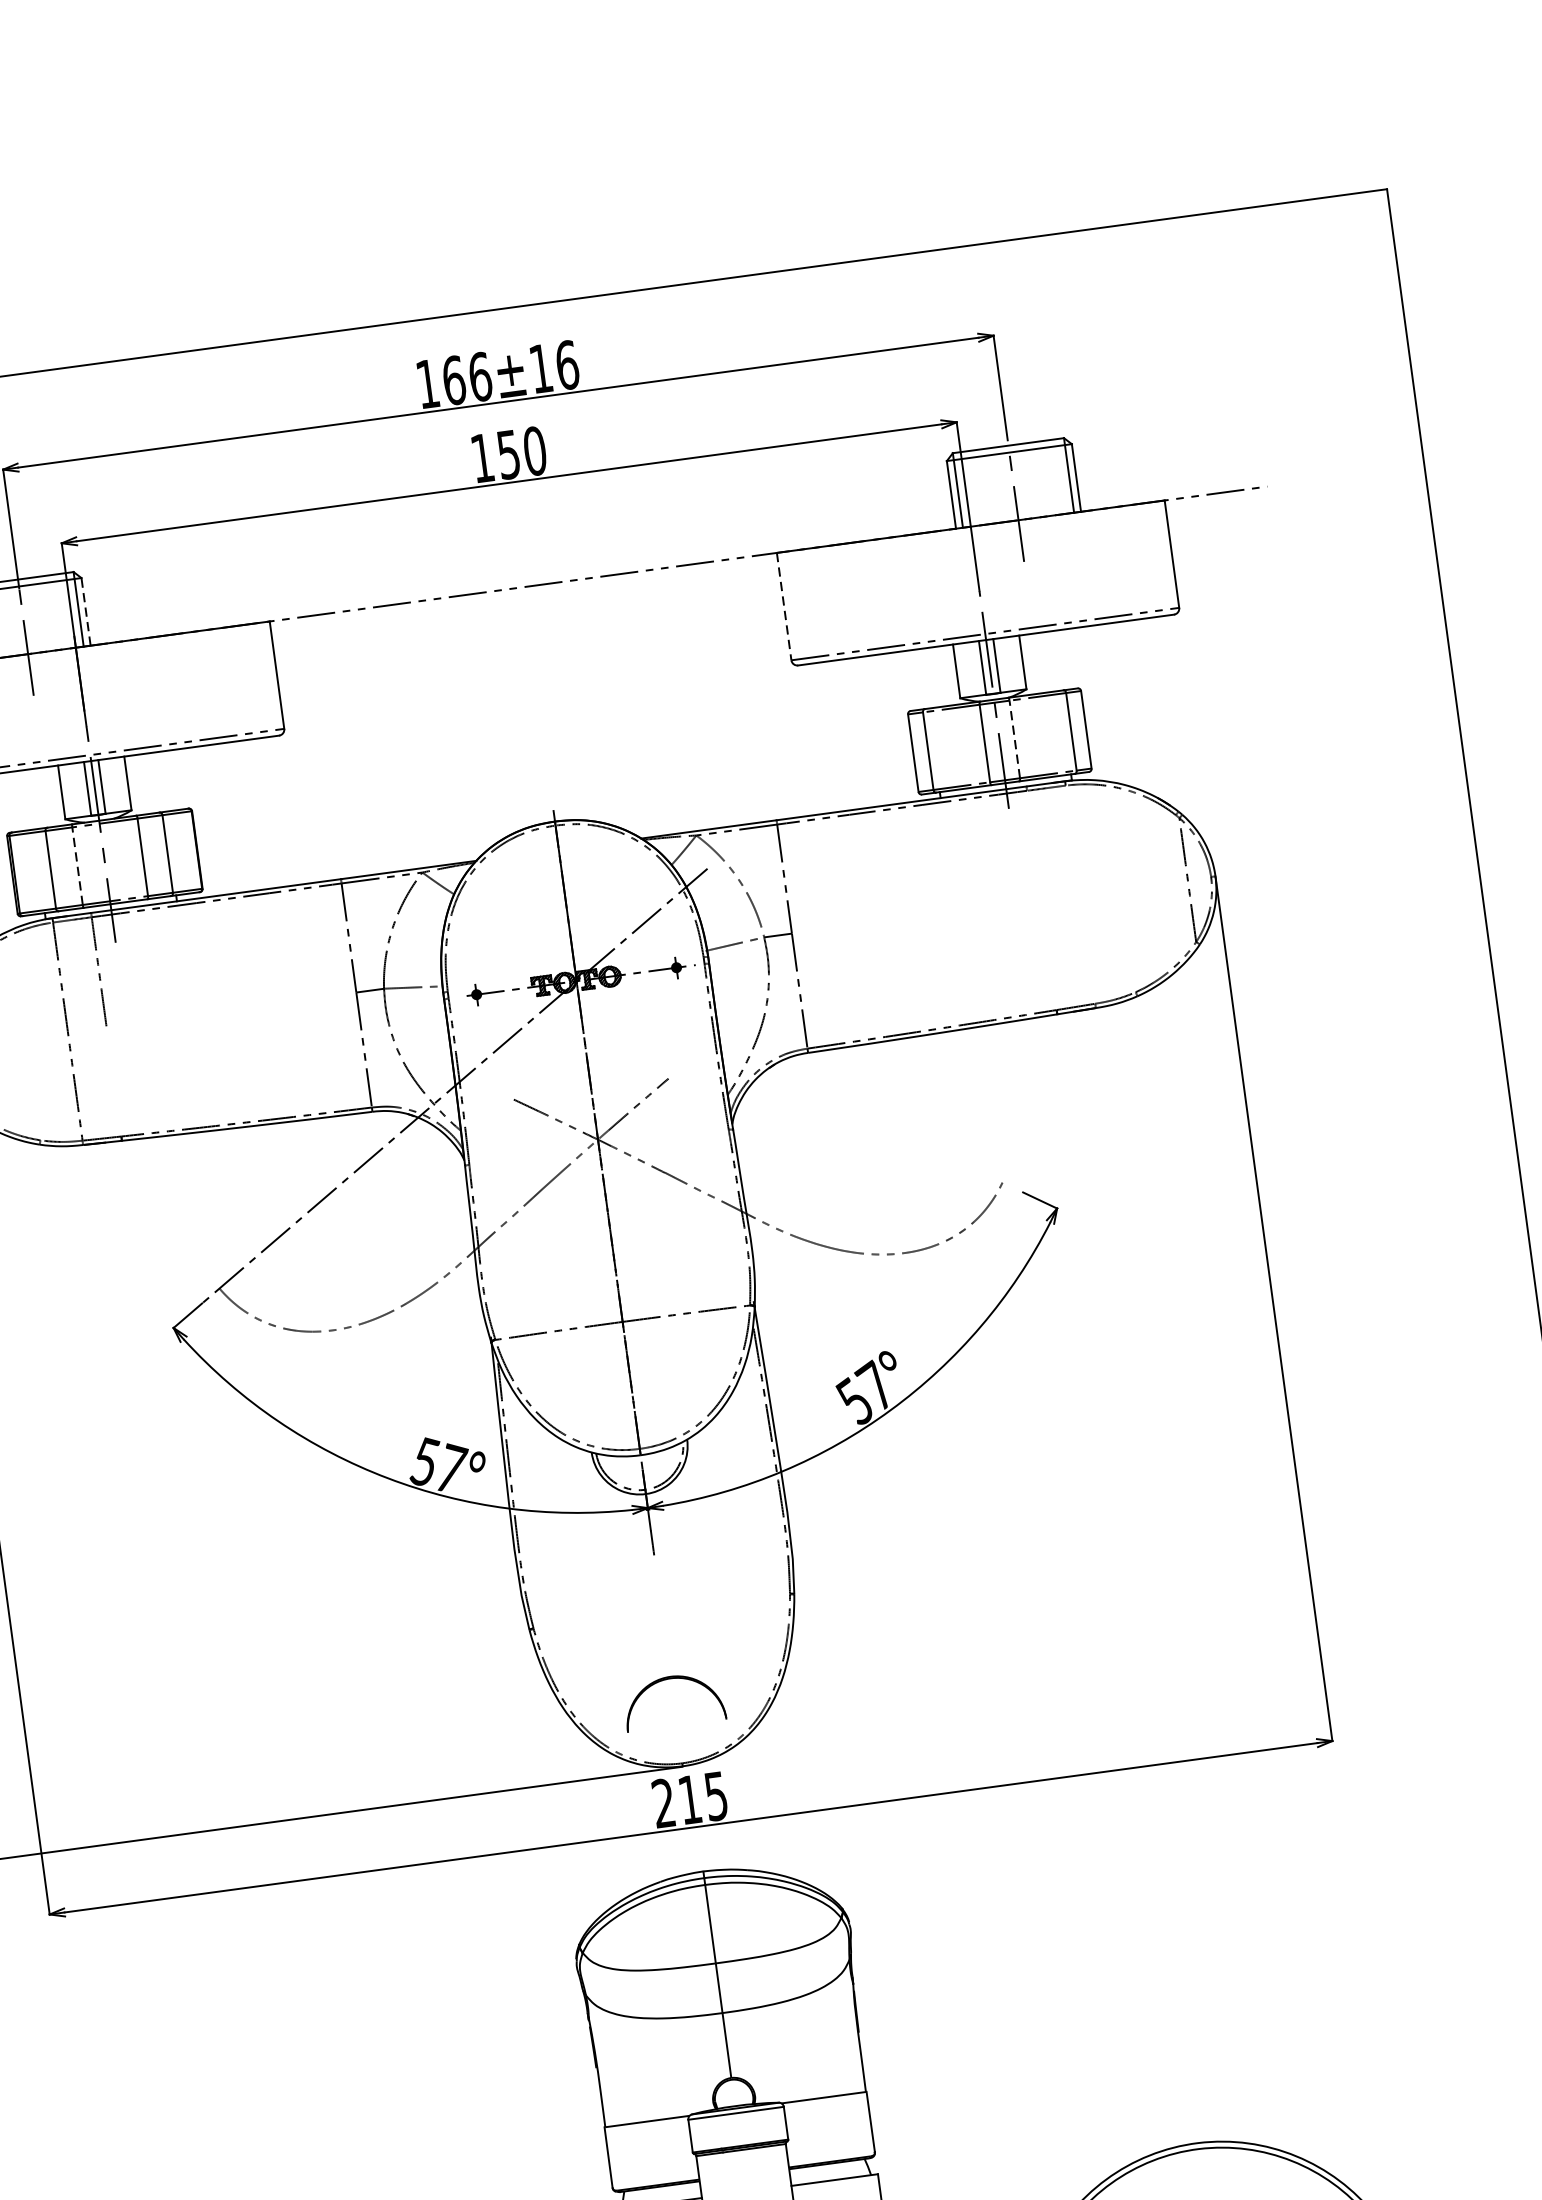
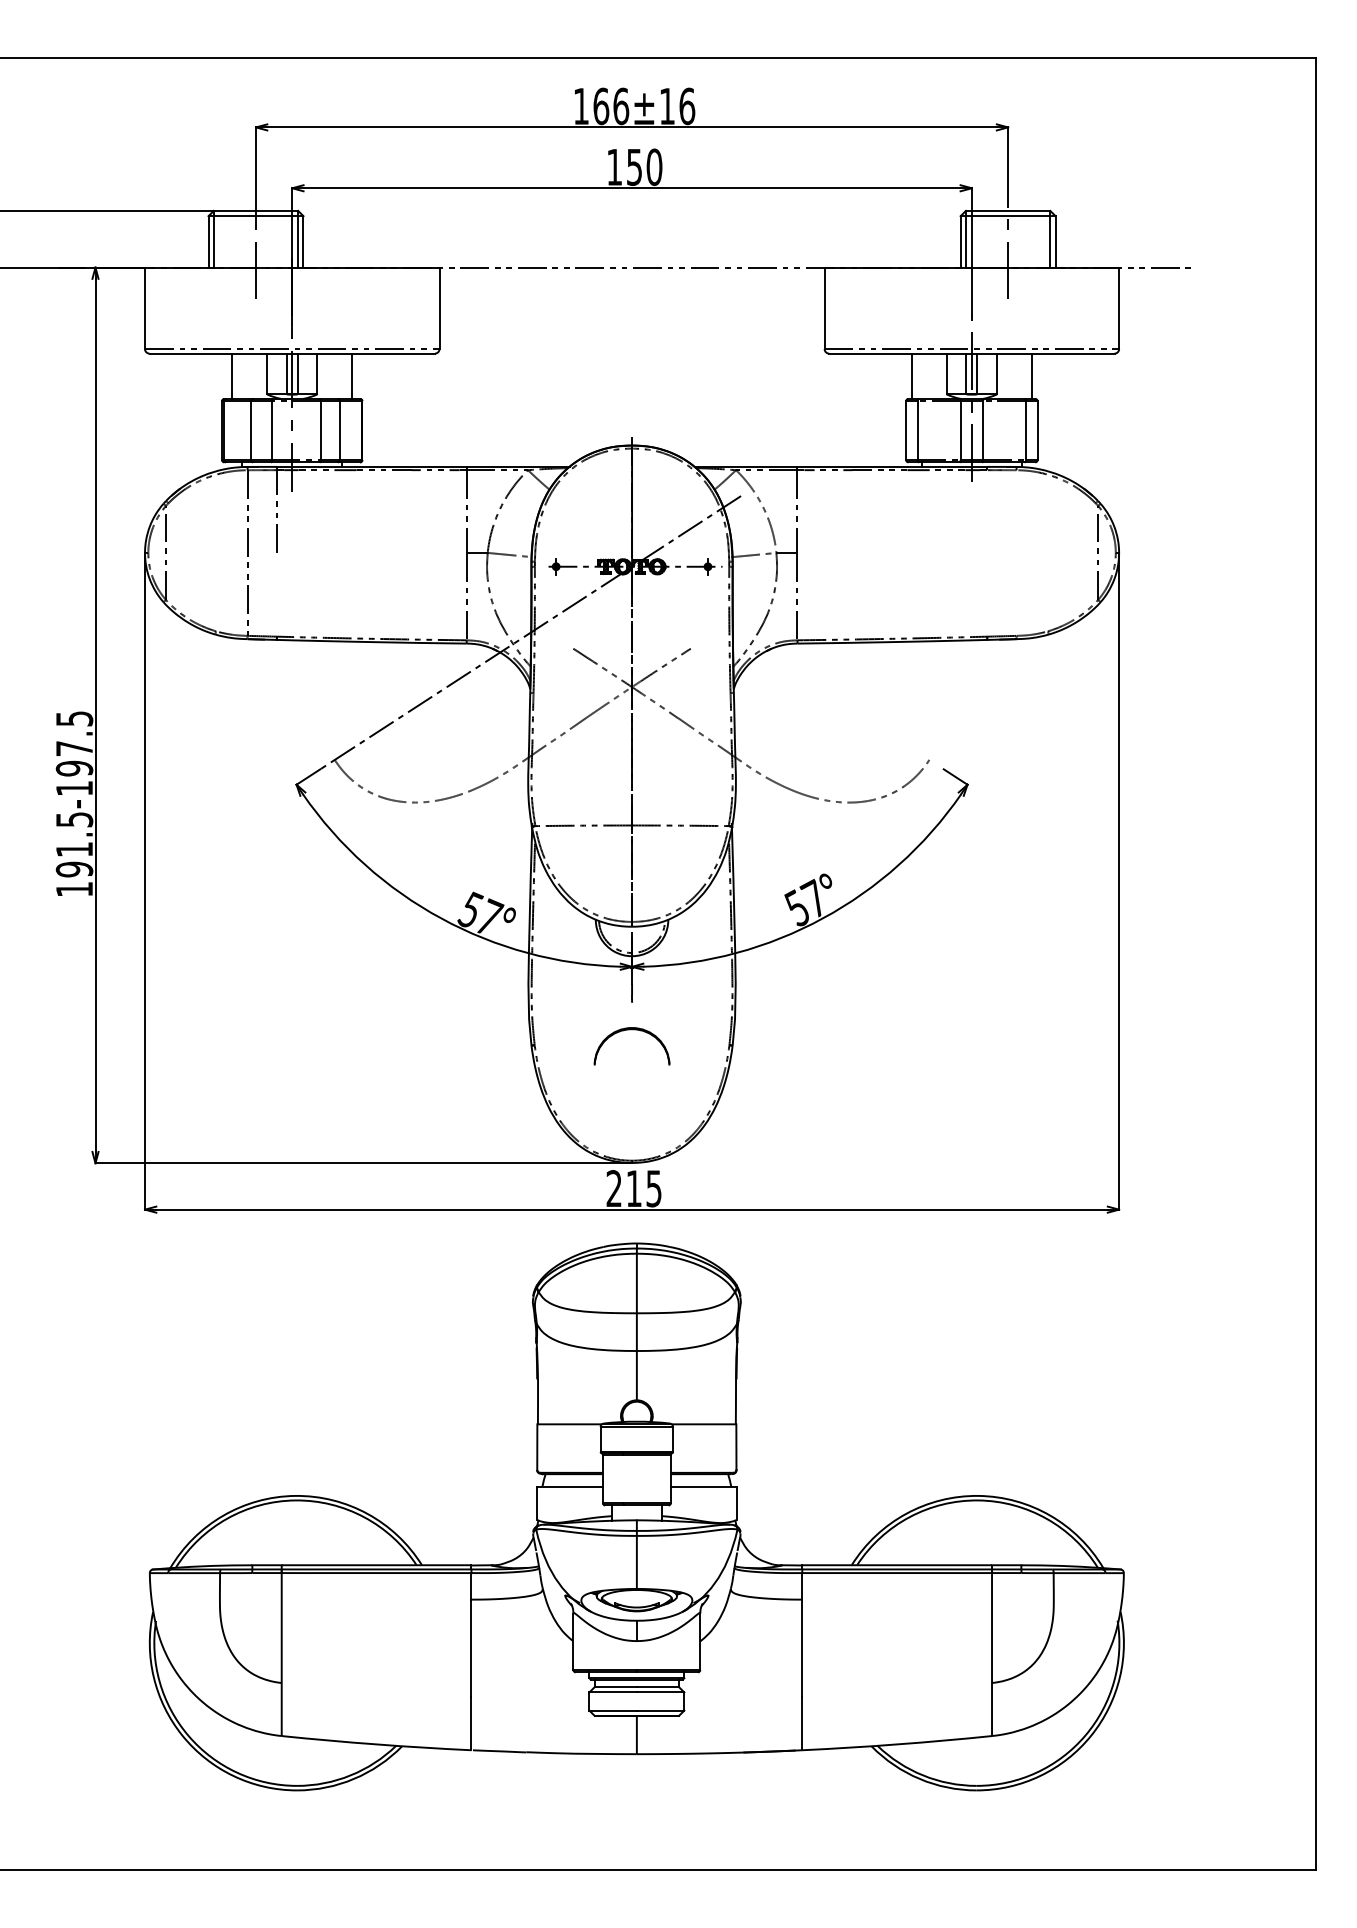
line: (784, 606) -> (824, 308), dashed -> solid
line: (86, 611) -> (303, 241), dashed -> solid
line: (1068, 658) -> (1031, 375), added
line: (910, 679) -> (911, 375), added
line: (1015, 739) -> (983, 430), dashed -> solid
line: (174, 779) -> (352, 375), added
line: (16, 800) -> (232, 375), added
line: (77, 865) -> (271, 430), dashed -> solid
part: (670, 1680) -> (631, 1030), moved

